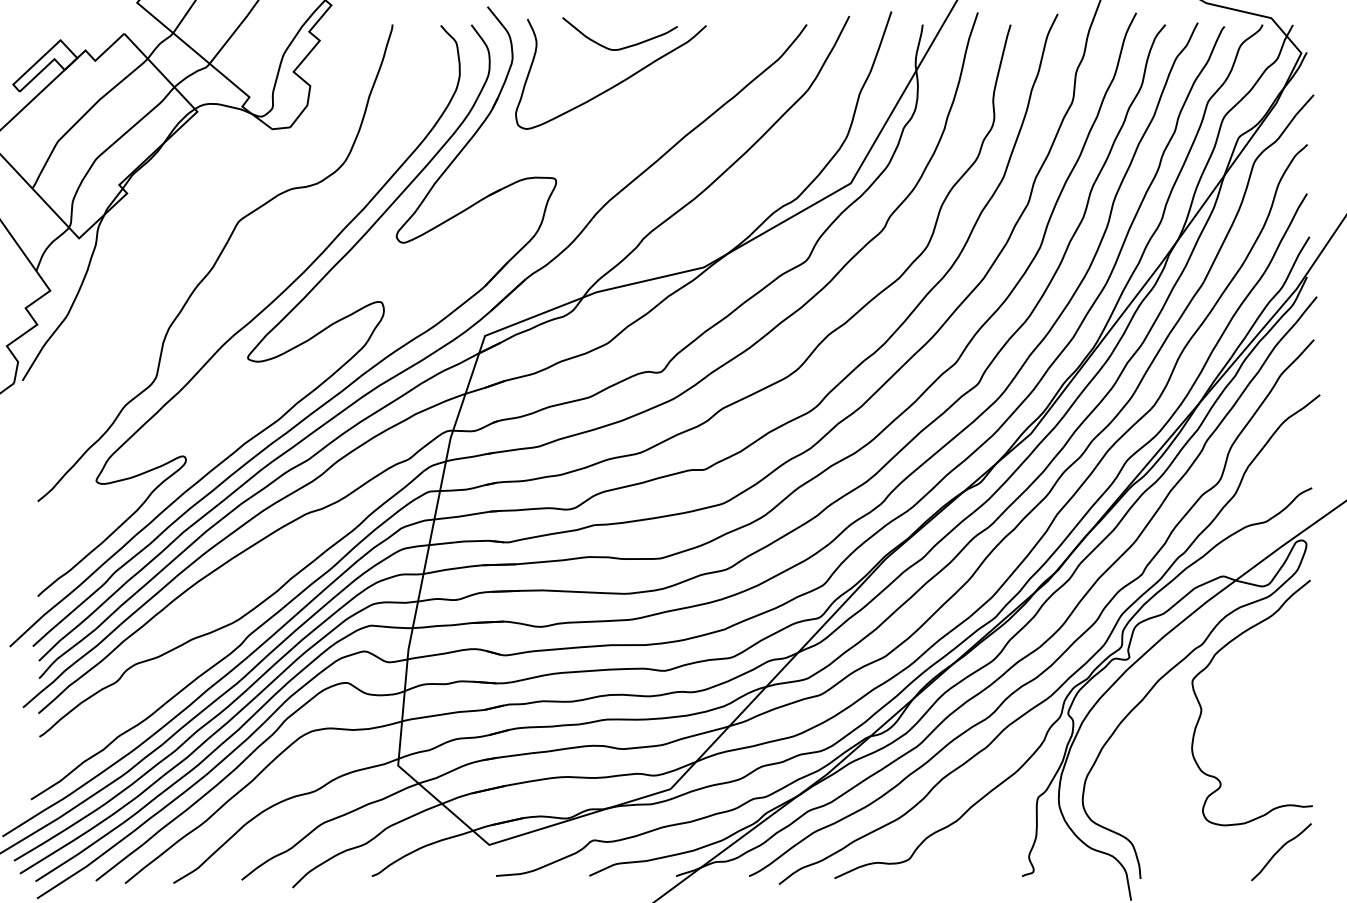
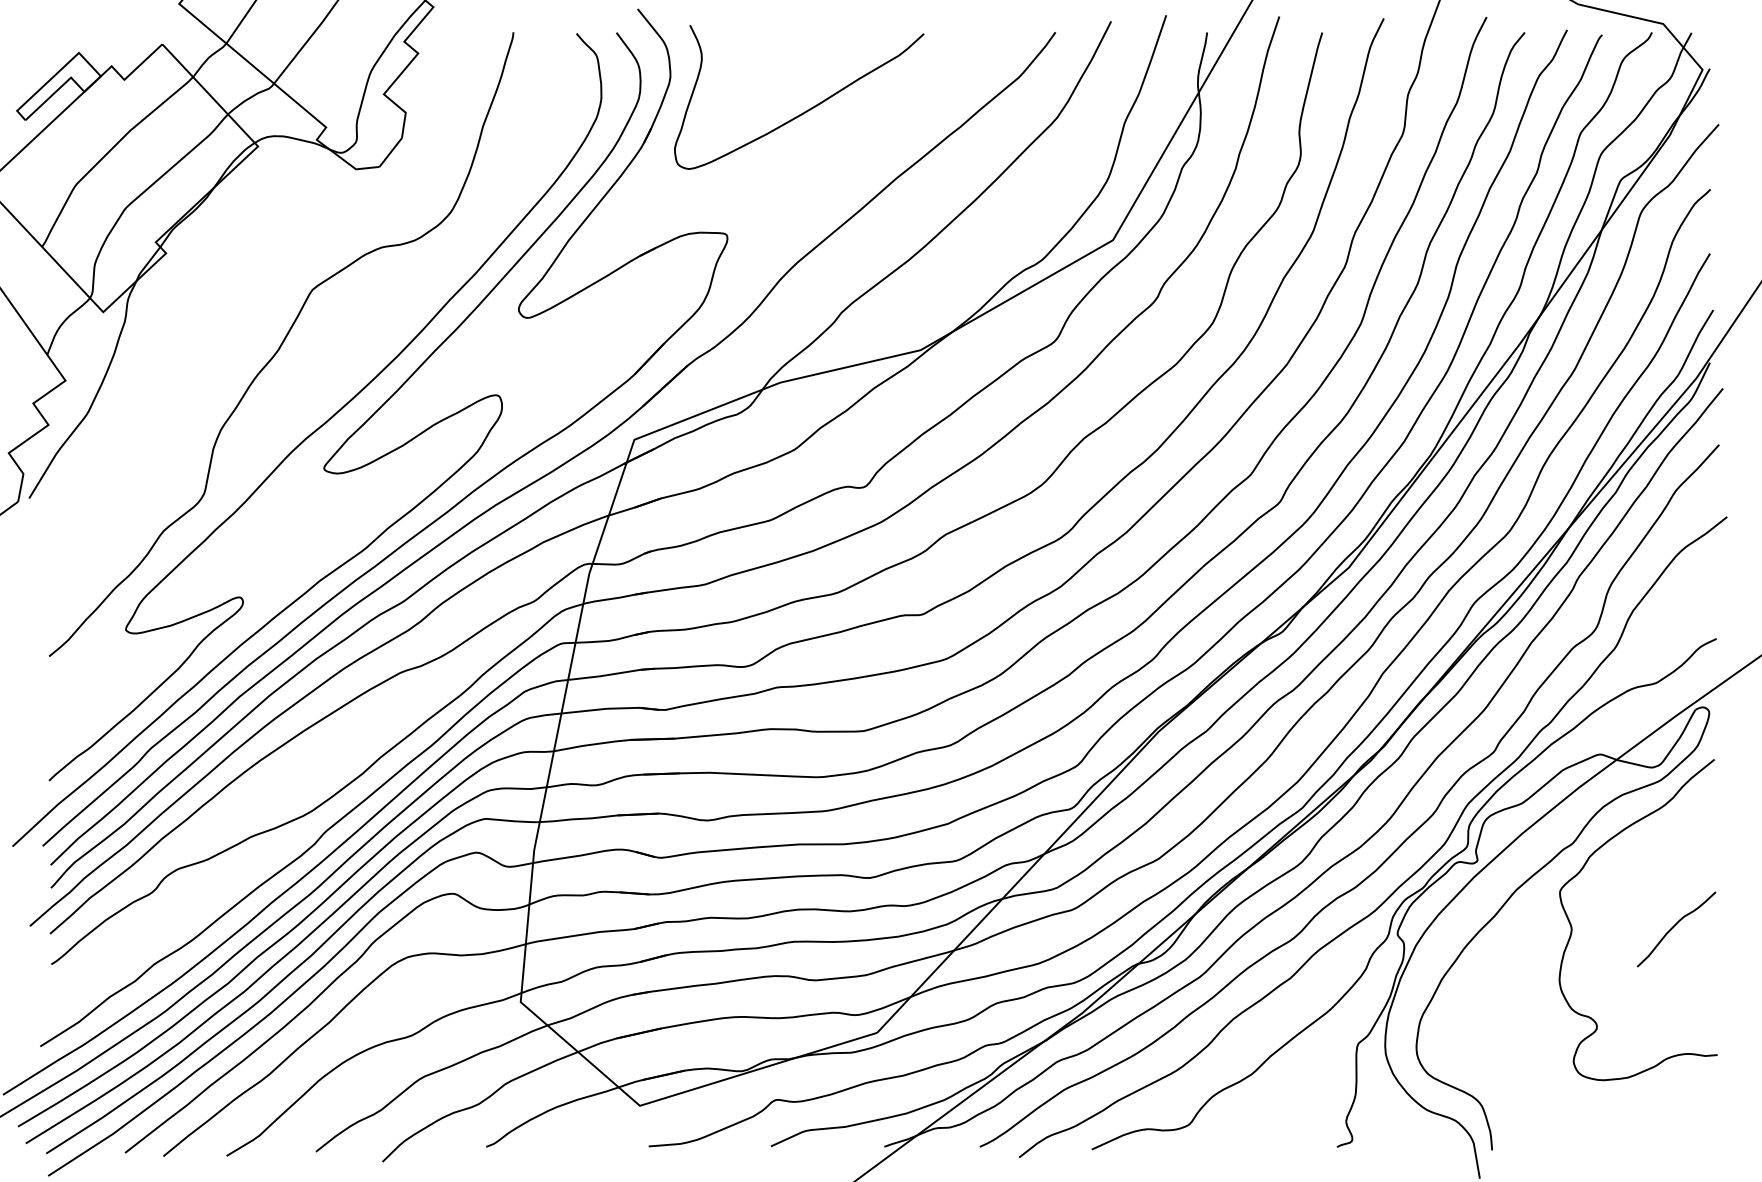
curve: (625, 46) -> (818, 61), removed
curve: (1280, 850) -> (1675, 927), moved

